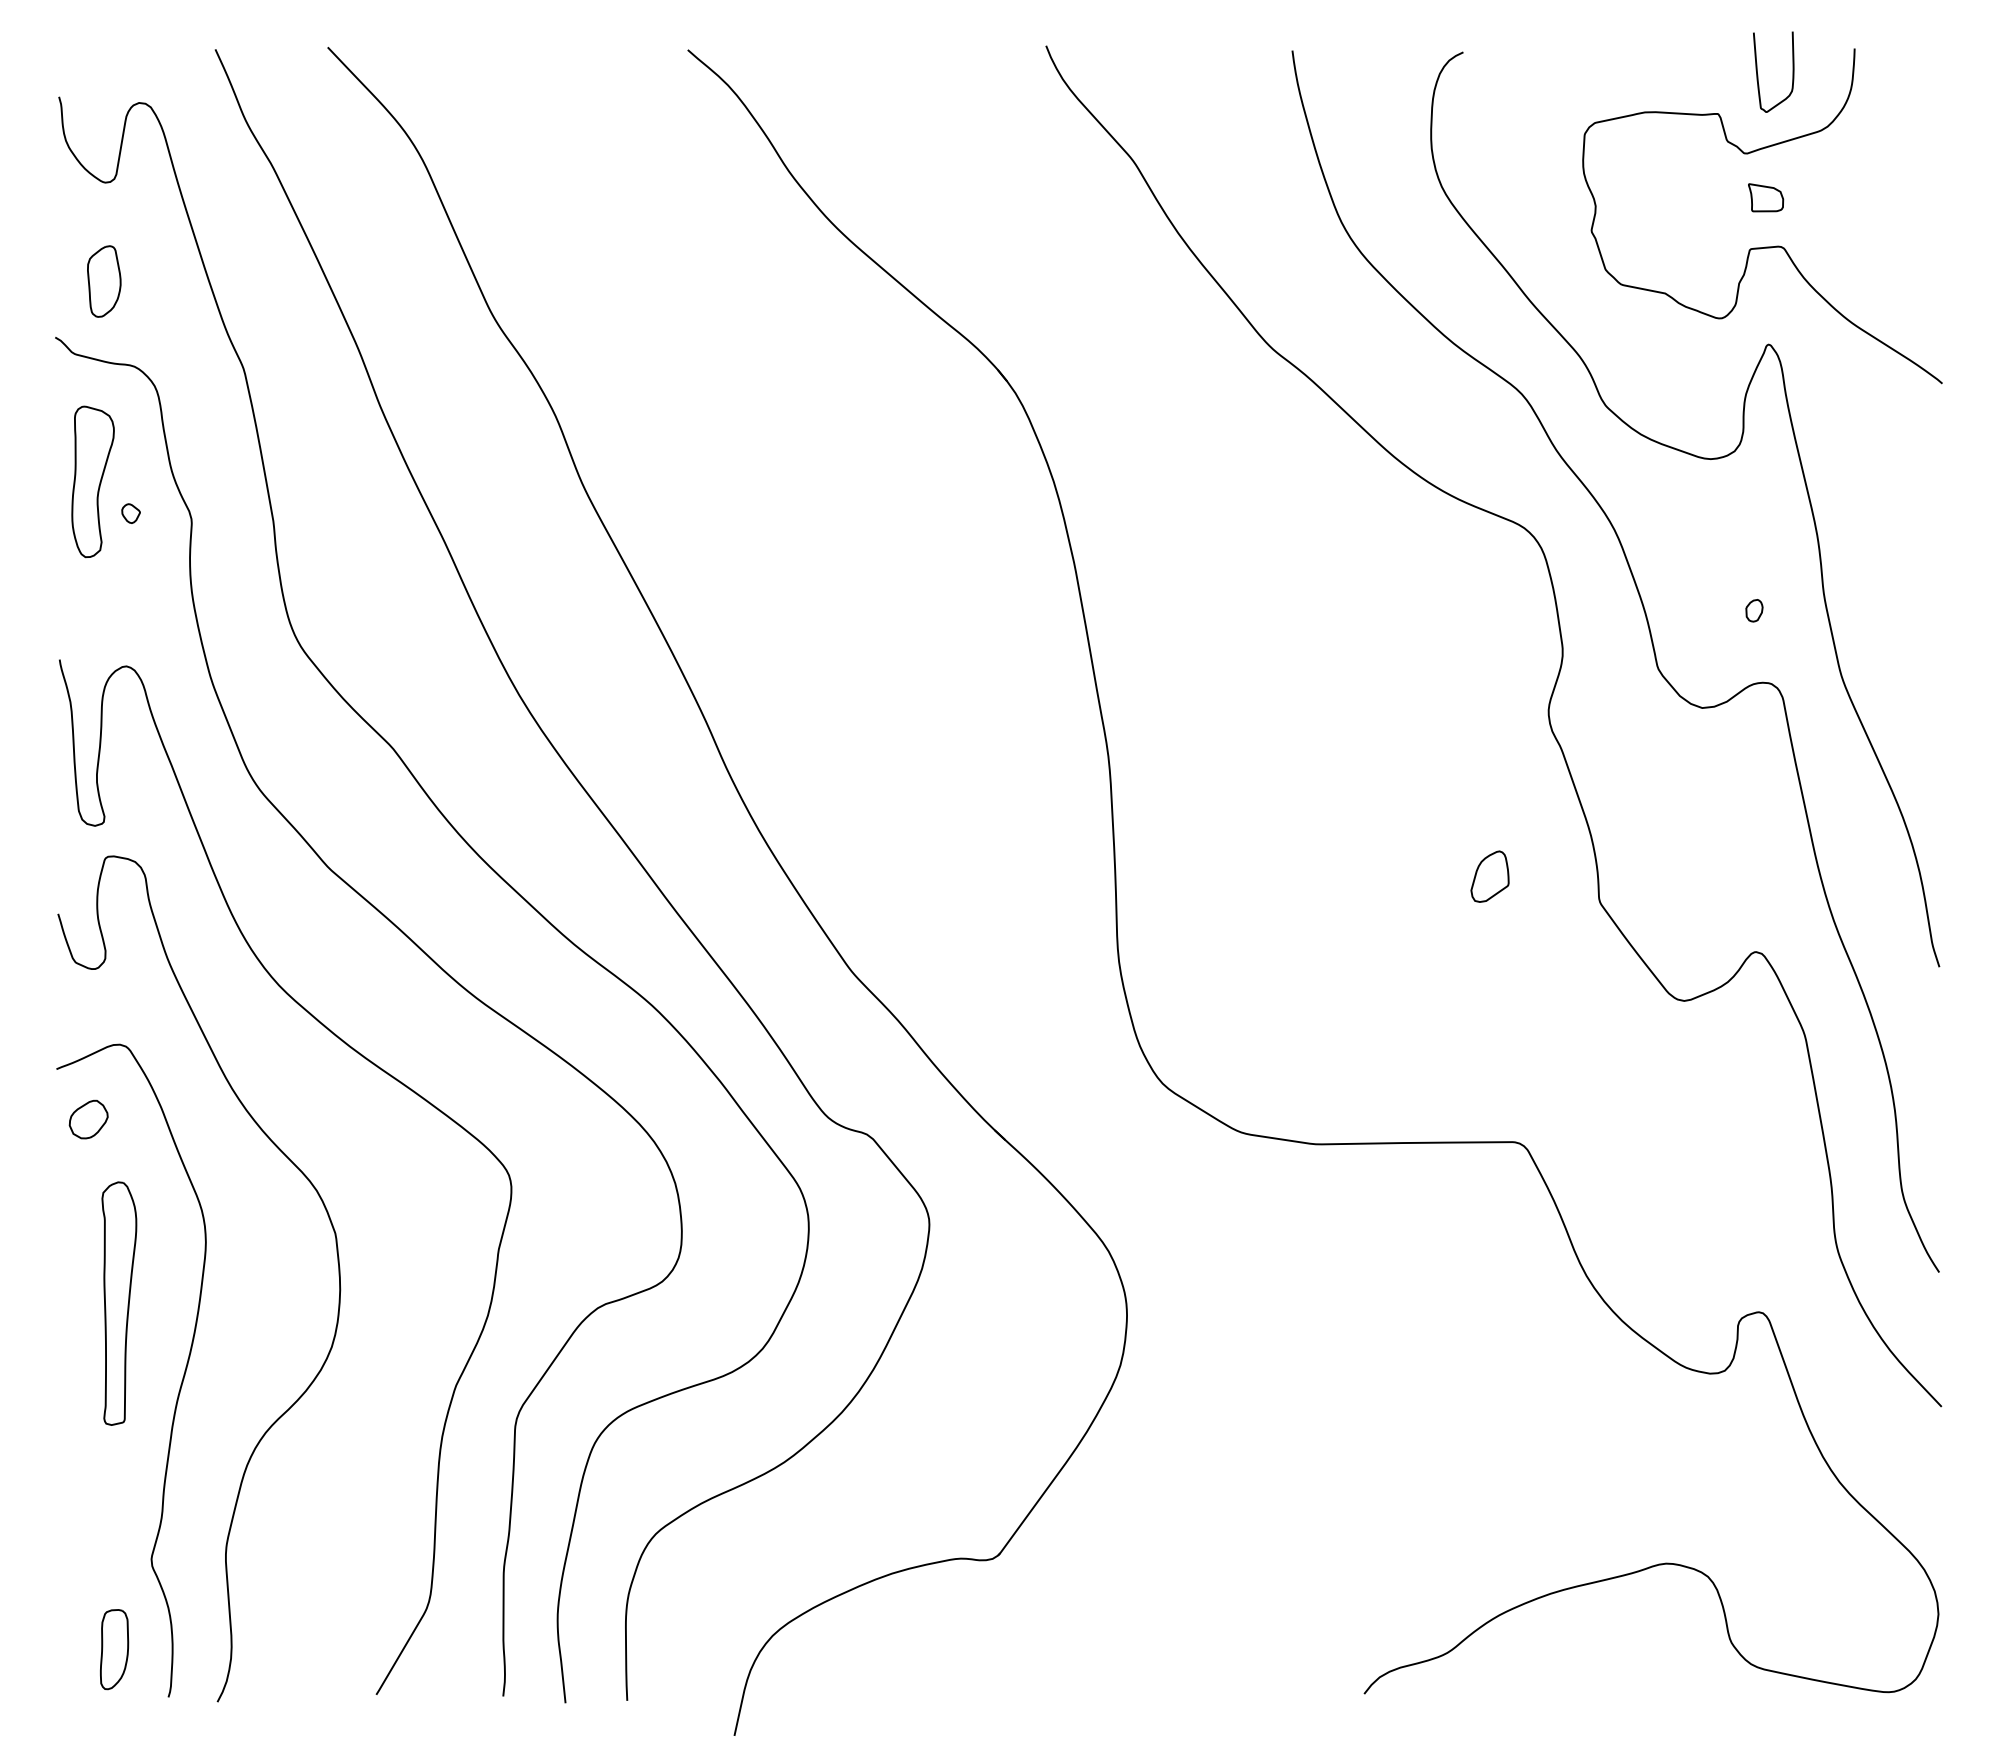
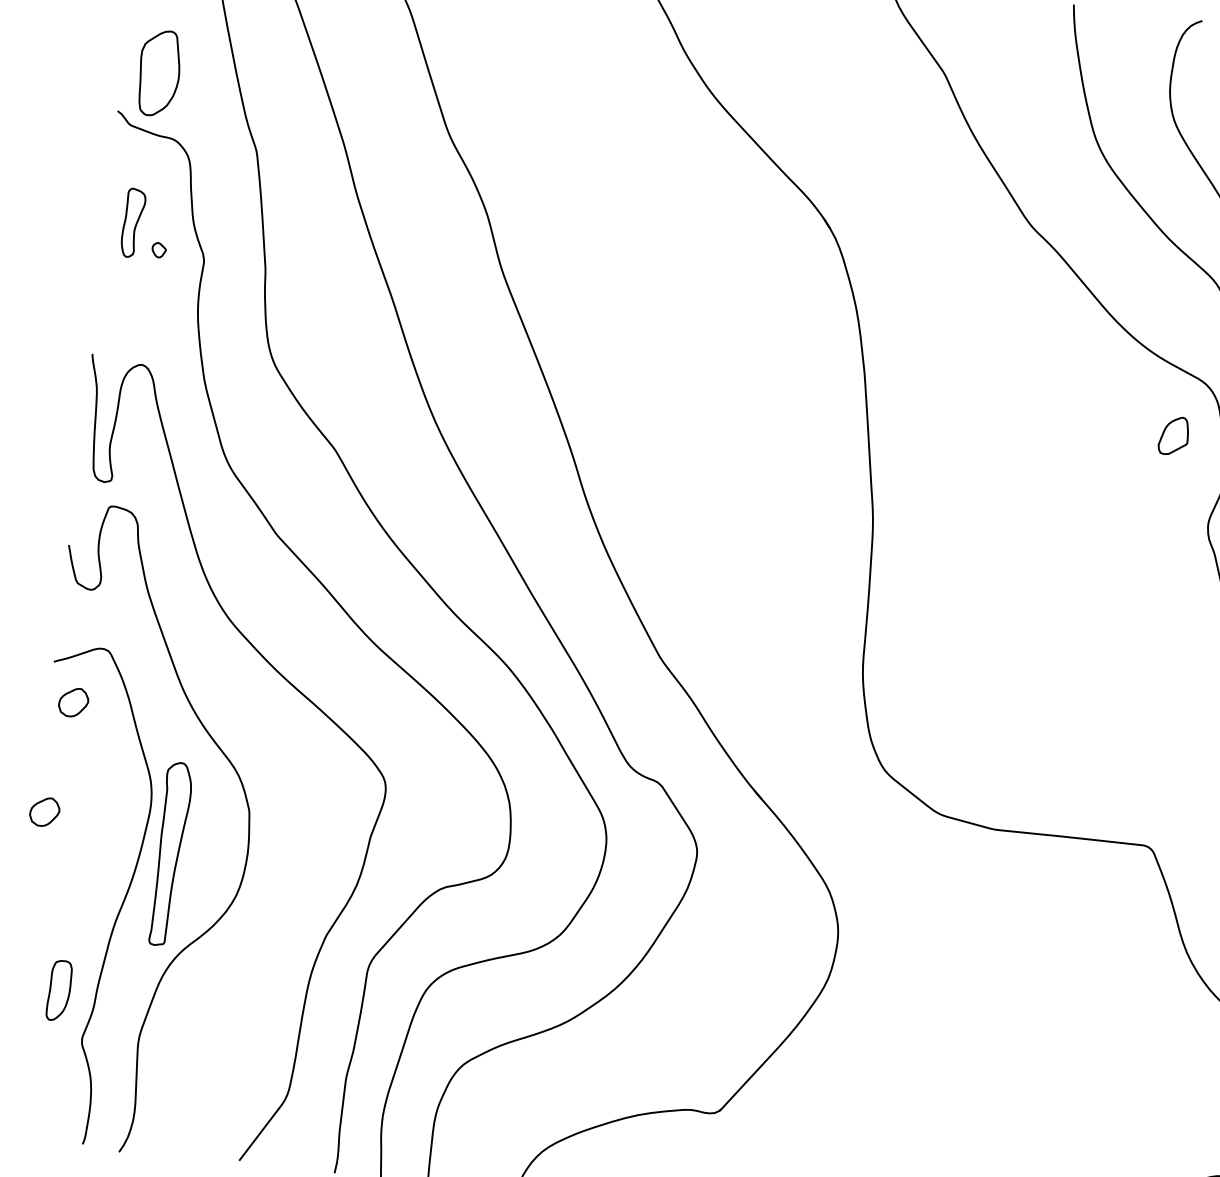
part: (104, 281) -> (159, 73), size x1.6
part: (92, 481) -> (132, 222), size x0.6
part: (1489, 876) -> (1173, 435), moved
part: (67, 1267) -> (44, 811), added
part: (119, 1303) -> (170, 854), moved
part: (114, 1649) -> (59, 990), moved

